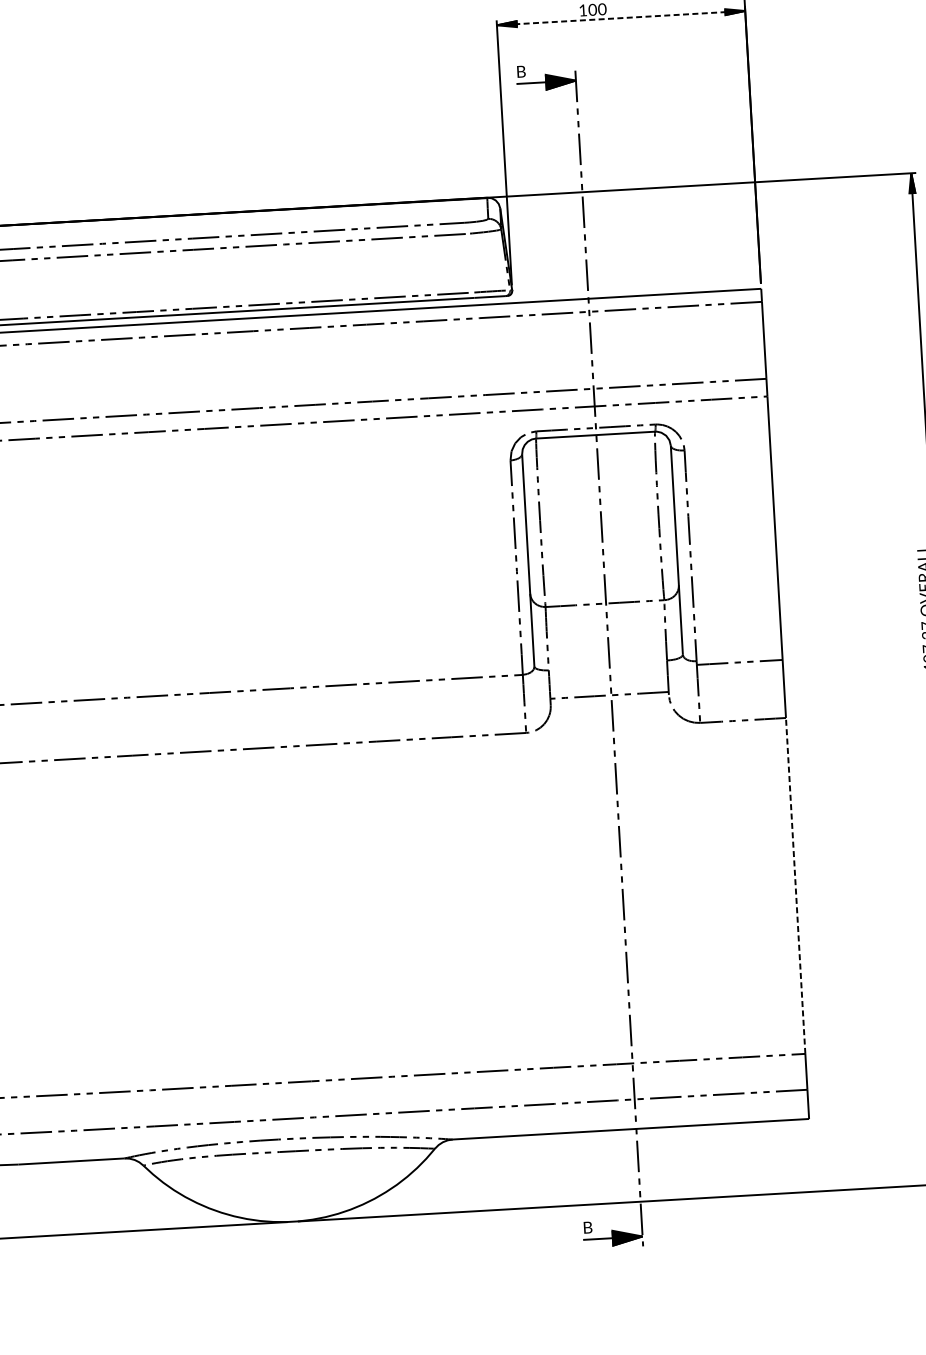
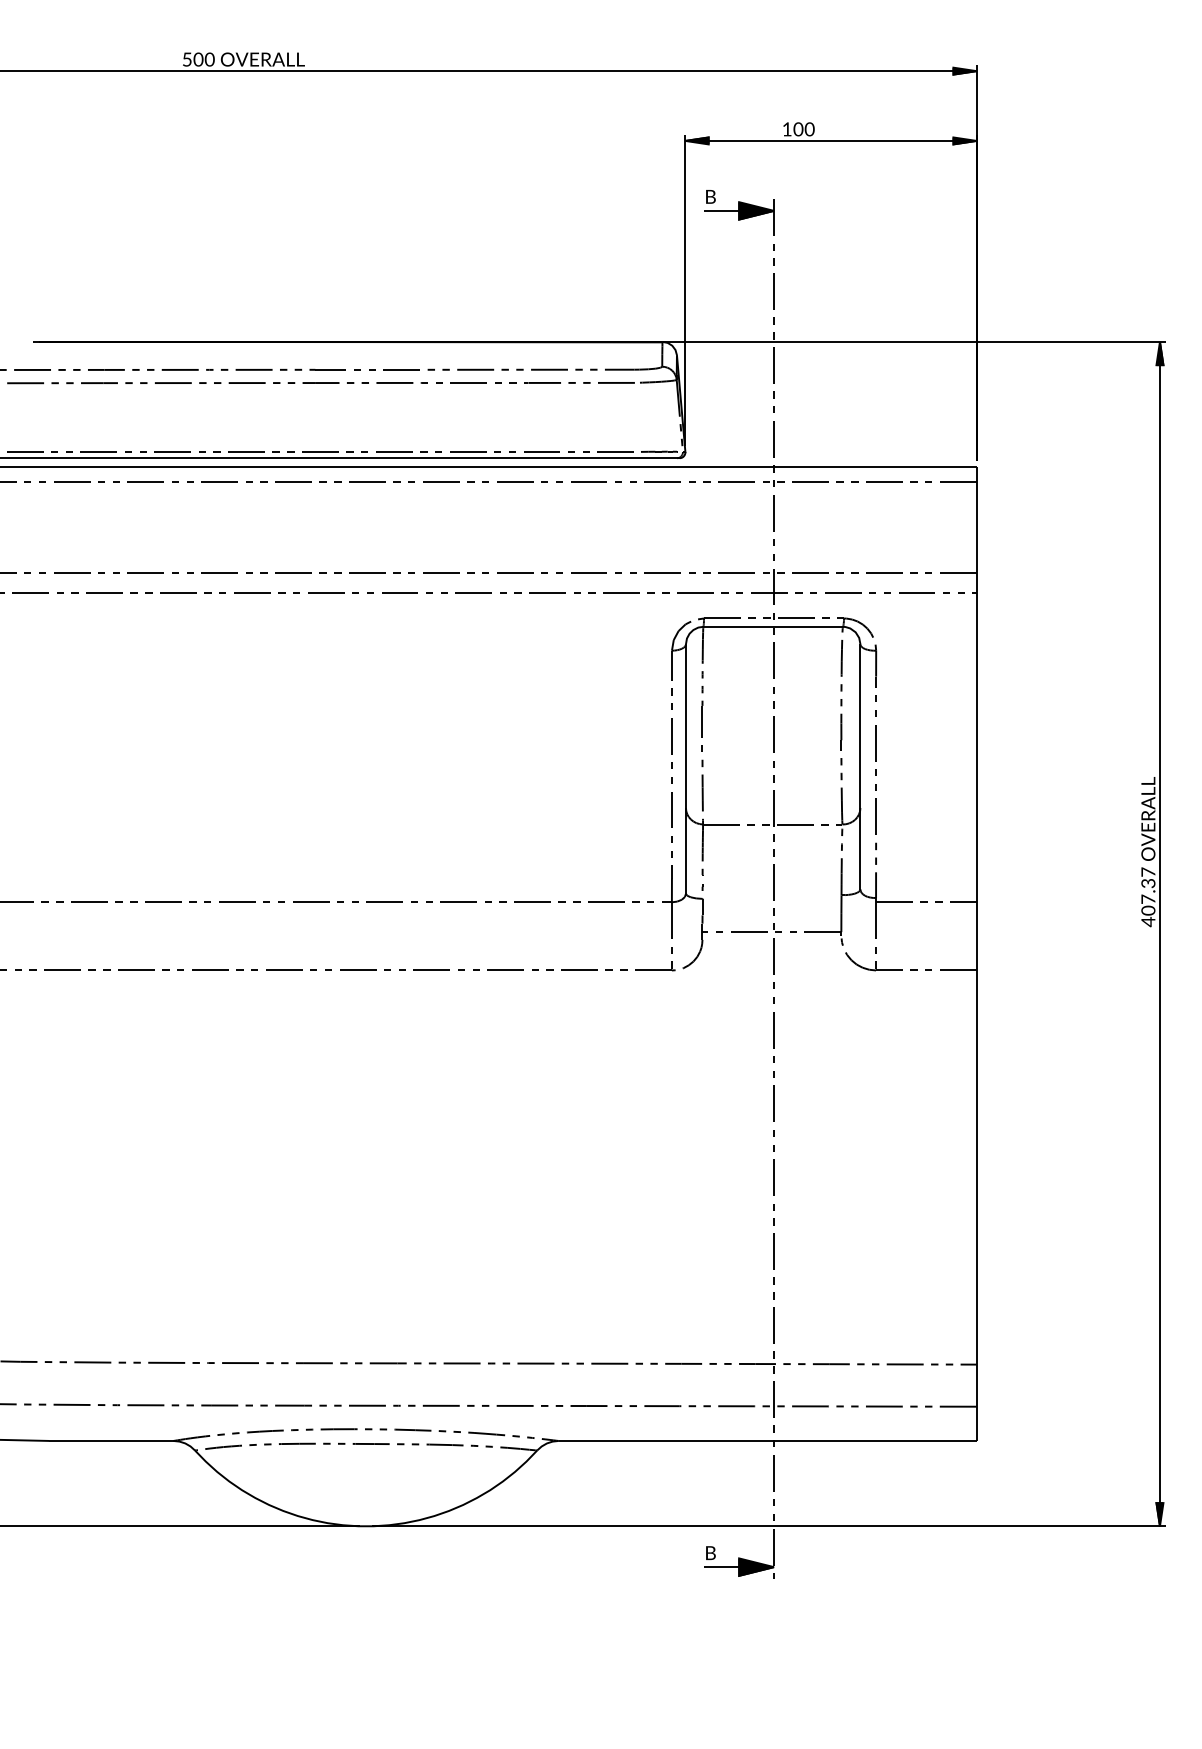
line: (621, 17) -> (831, 140), dashed -> solid
line: (795, 885) -> (976, 1167), dashed -> solid

